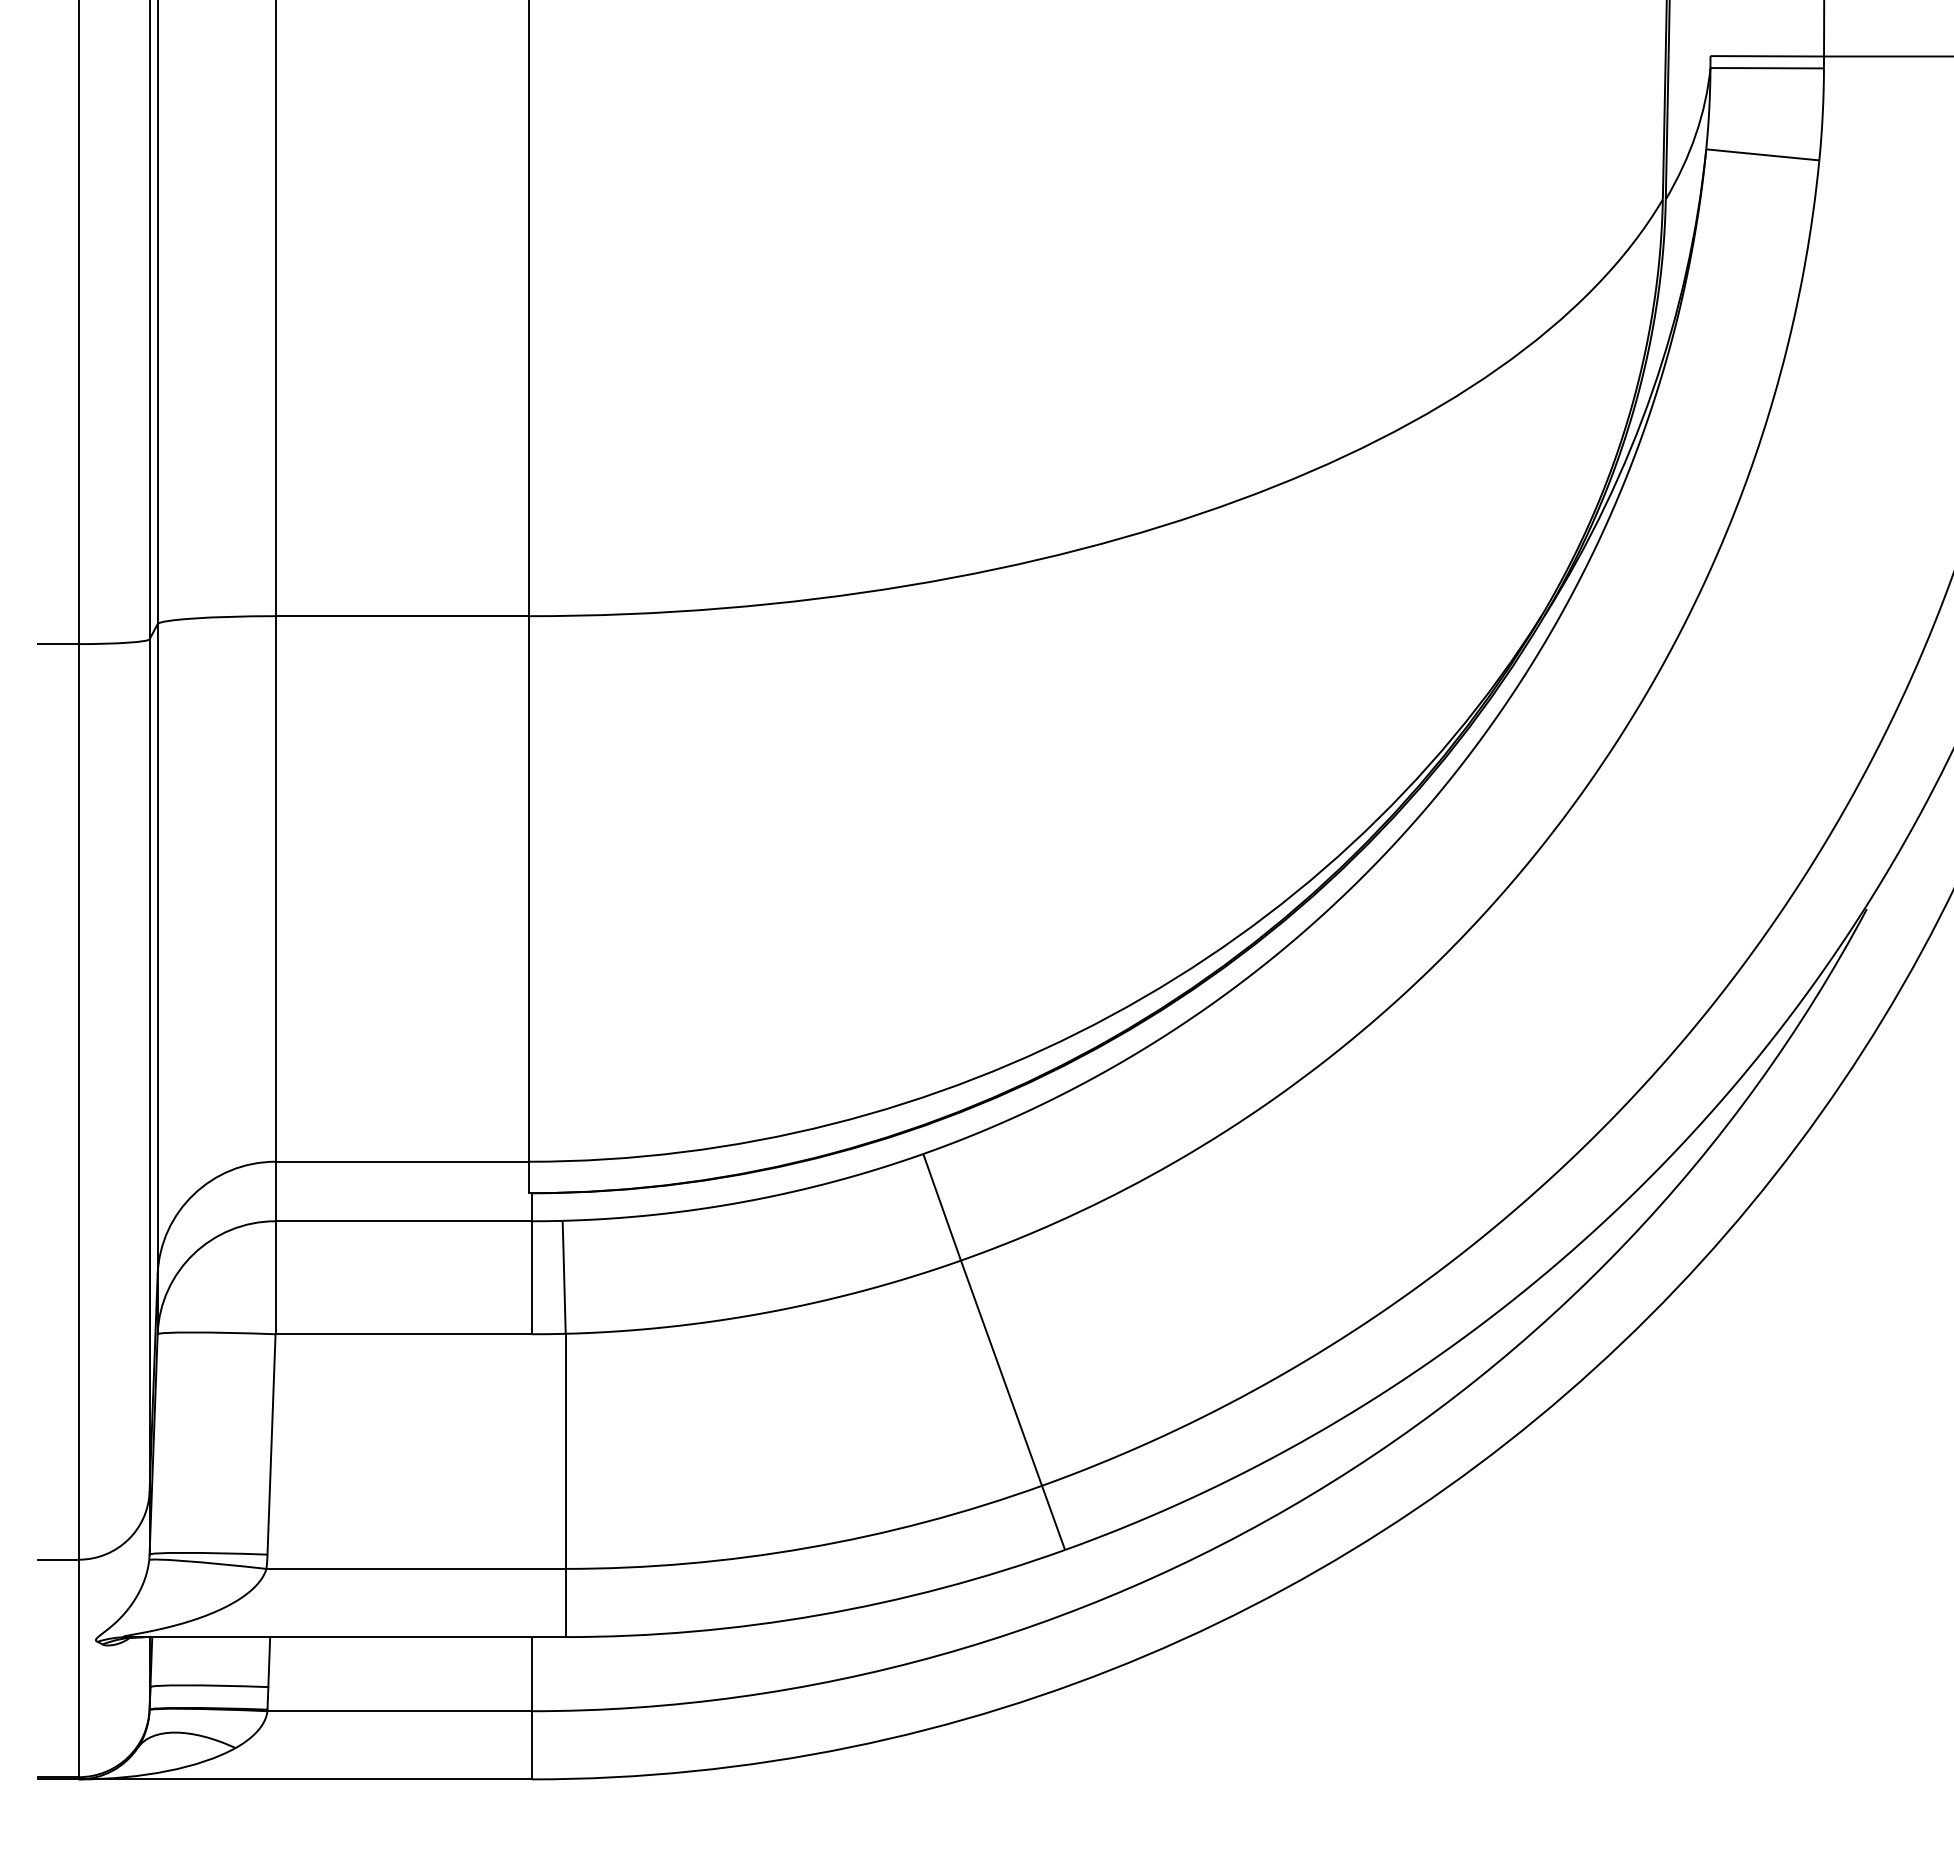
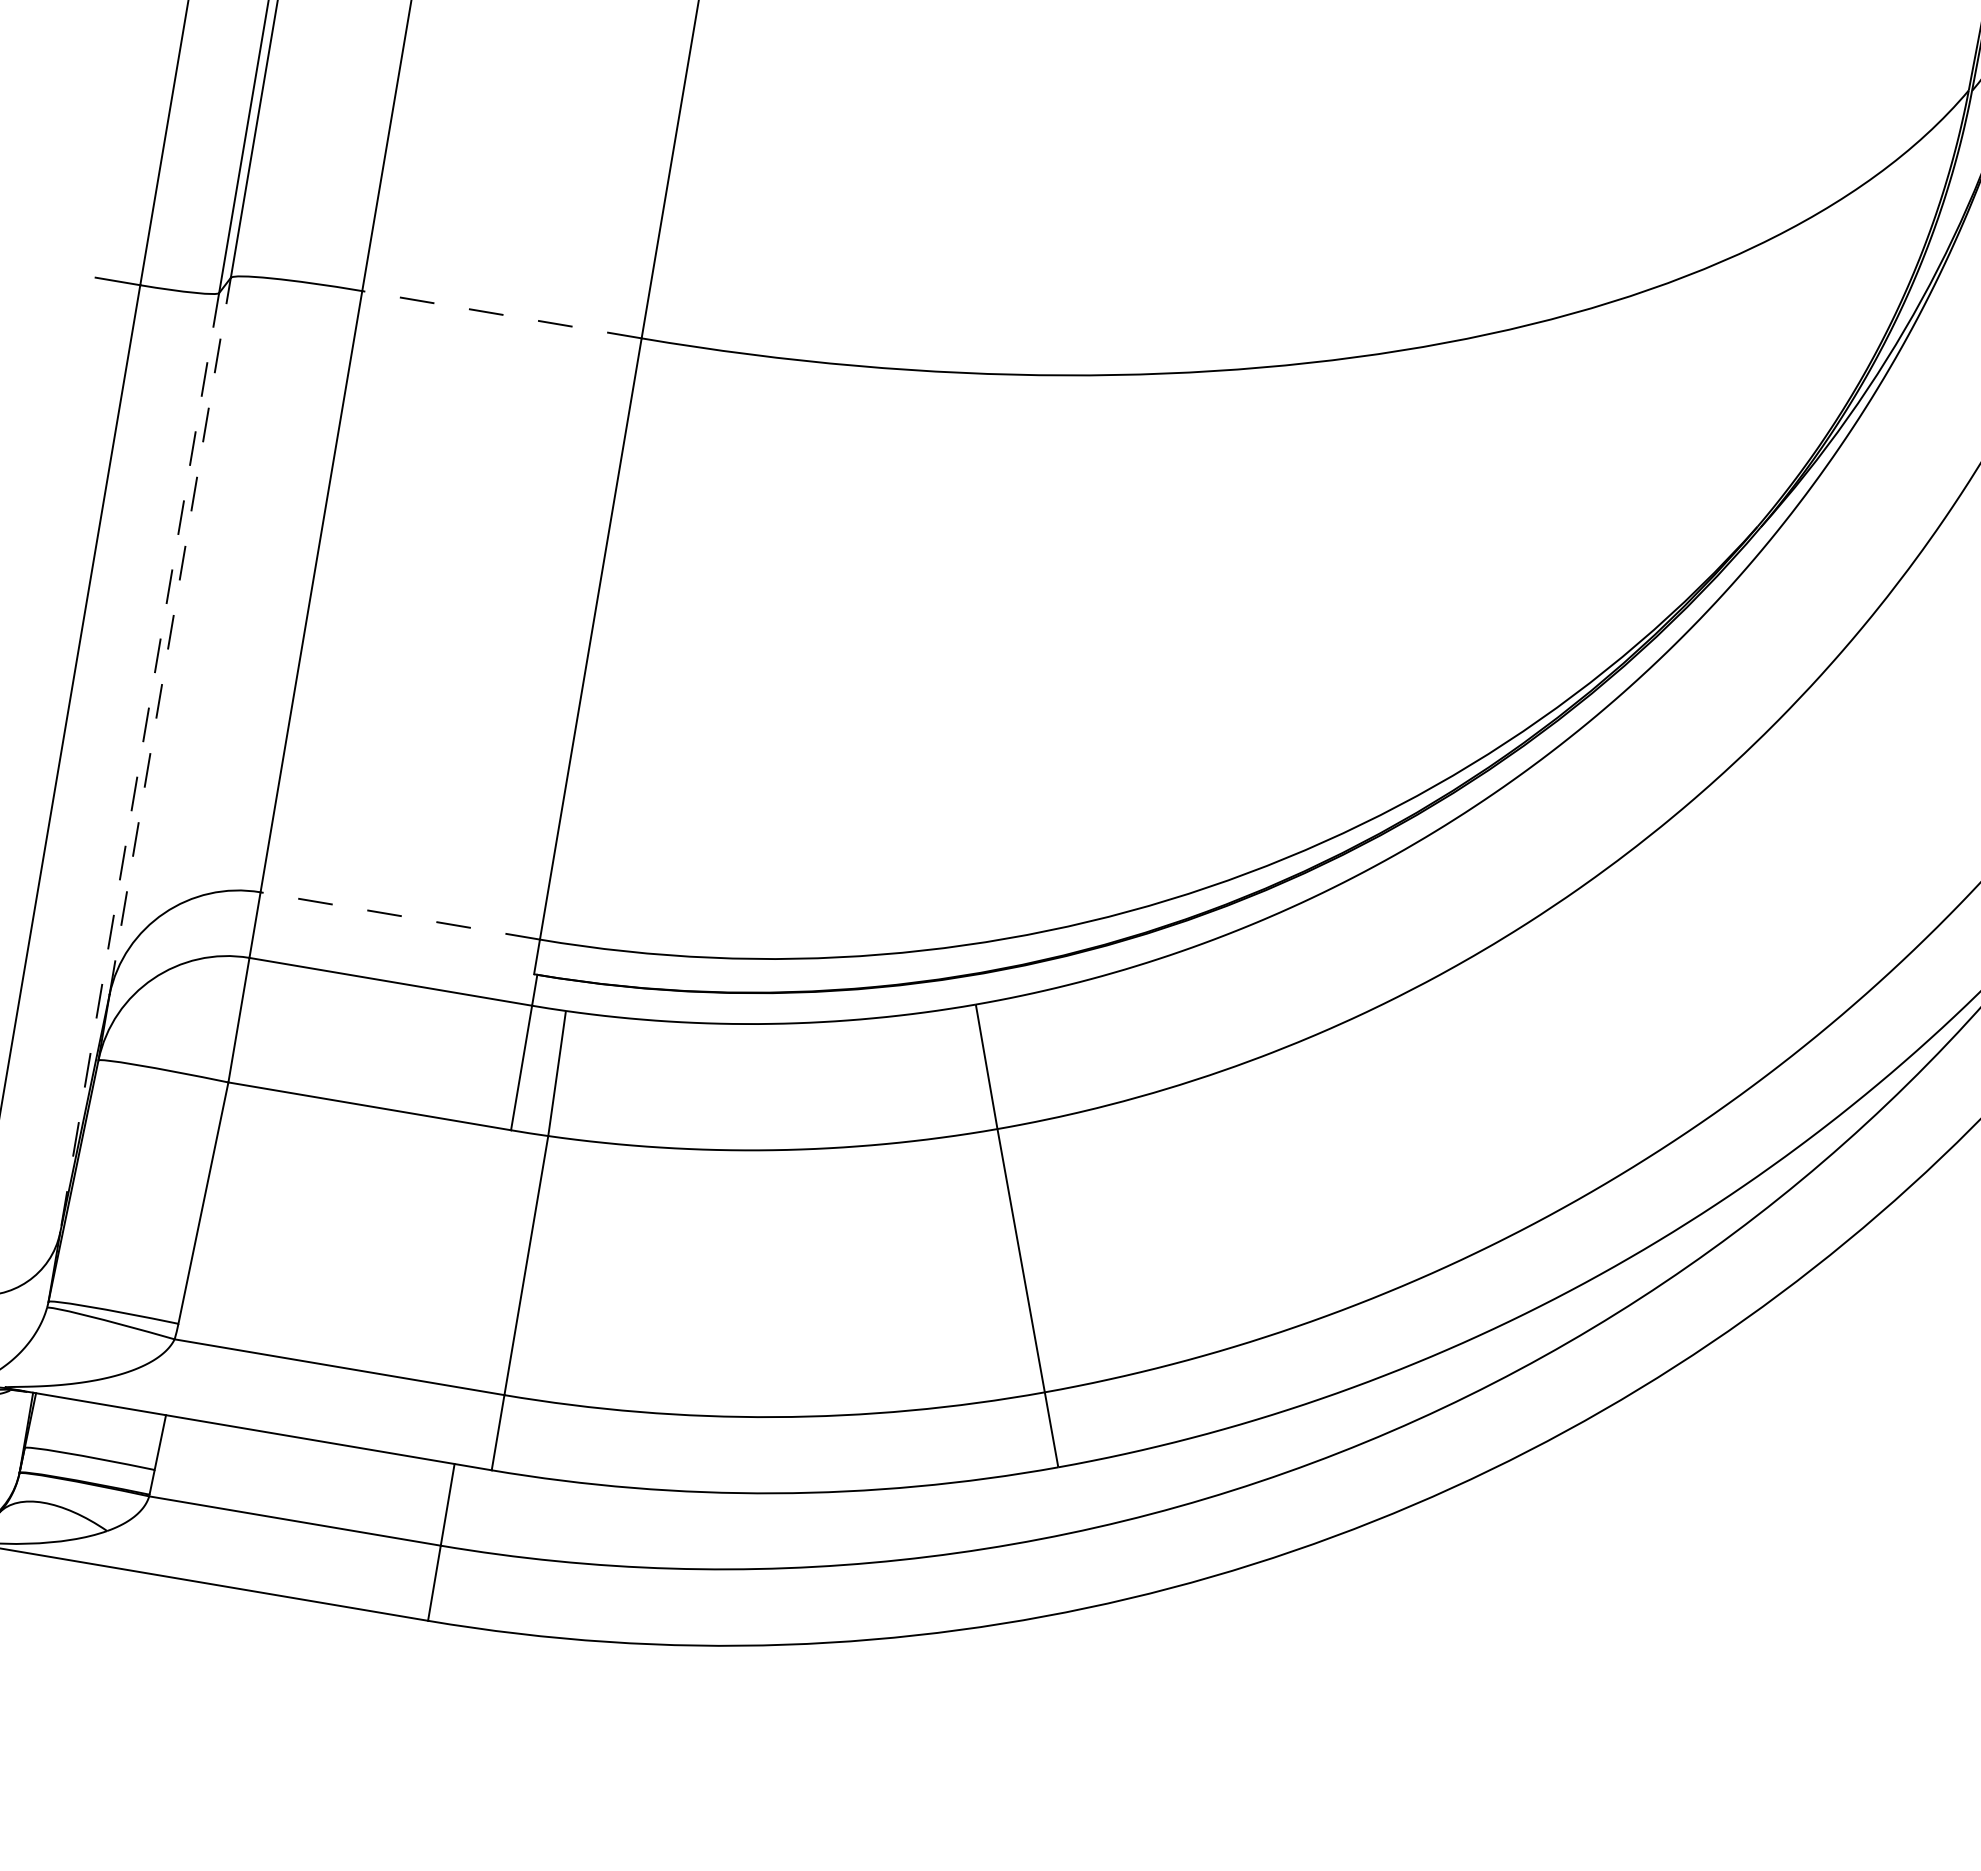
line: (402, 616) -> (502, 315), solid -> dashed
line: (157, 948) -> (170, 635), solid -> dashed
line: (149, 1066) -> (139, 763), solid -> dashed
line: (402, 1161) -> (400, 915), solid -> dashed

